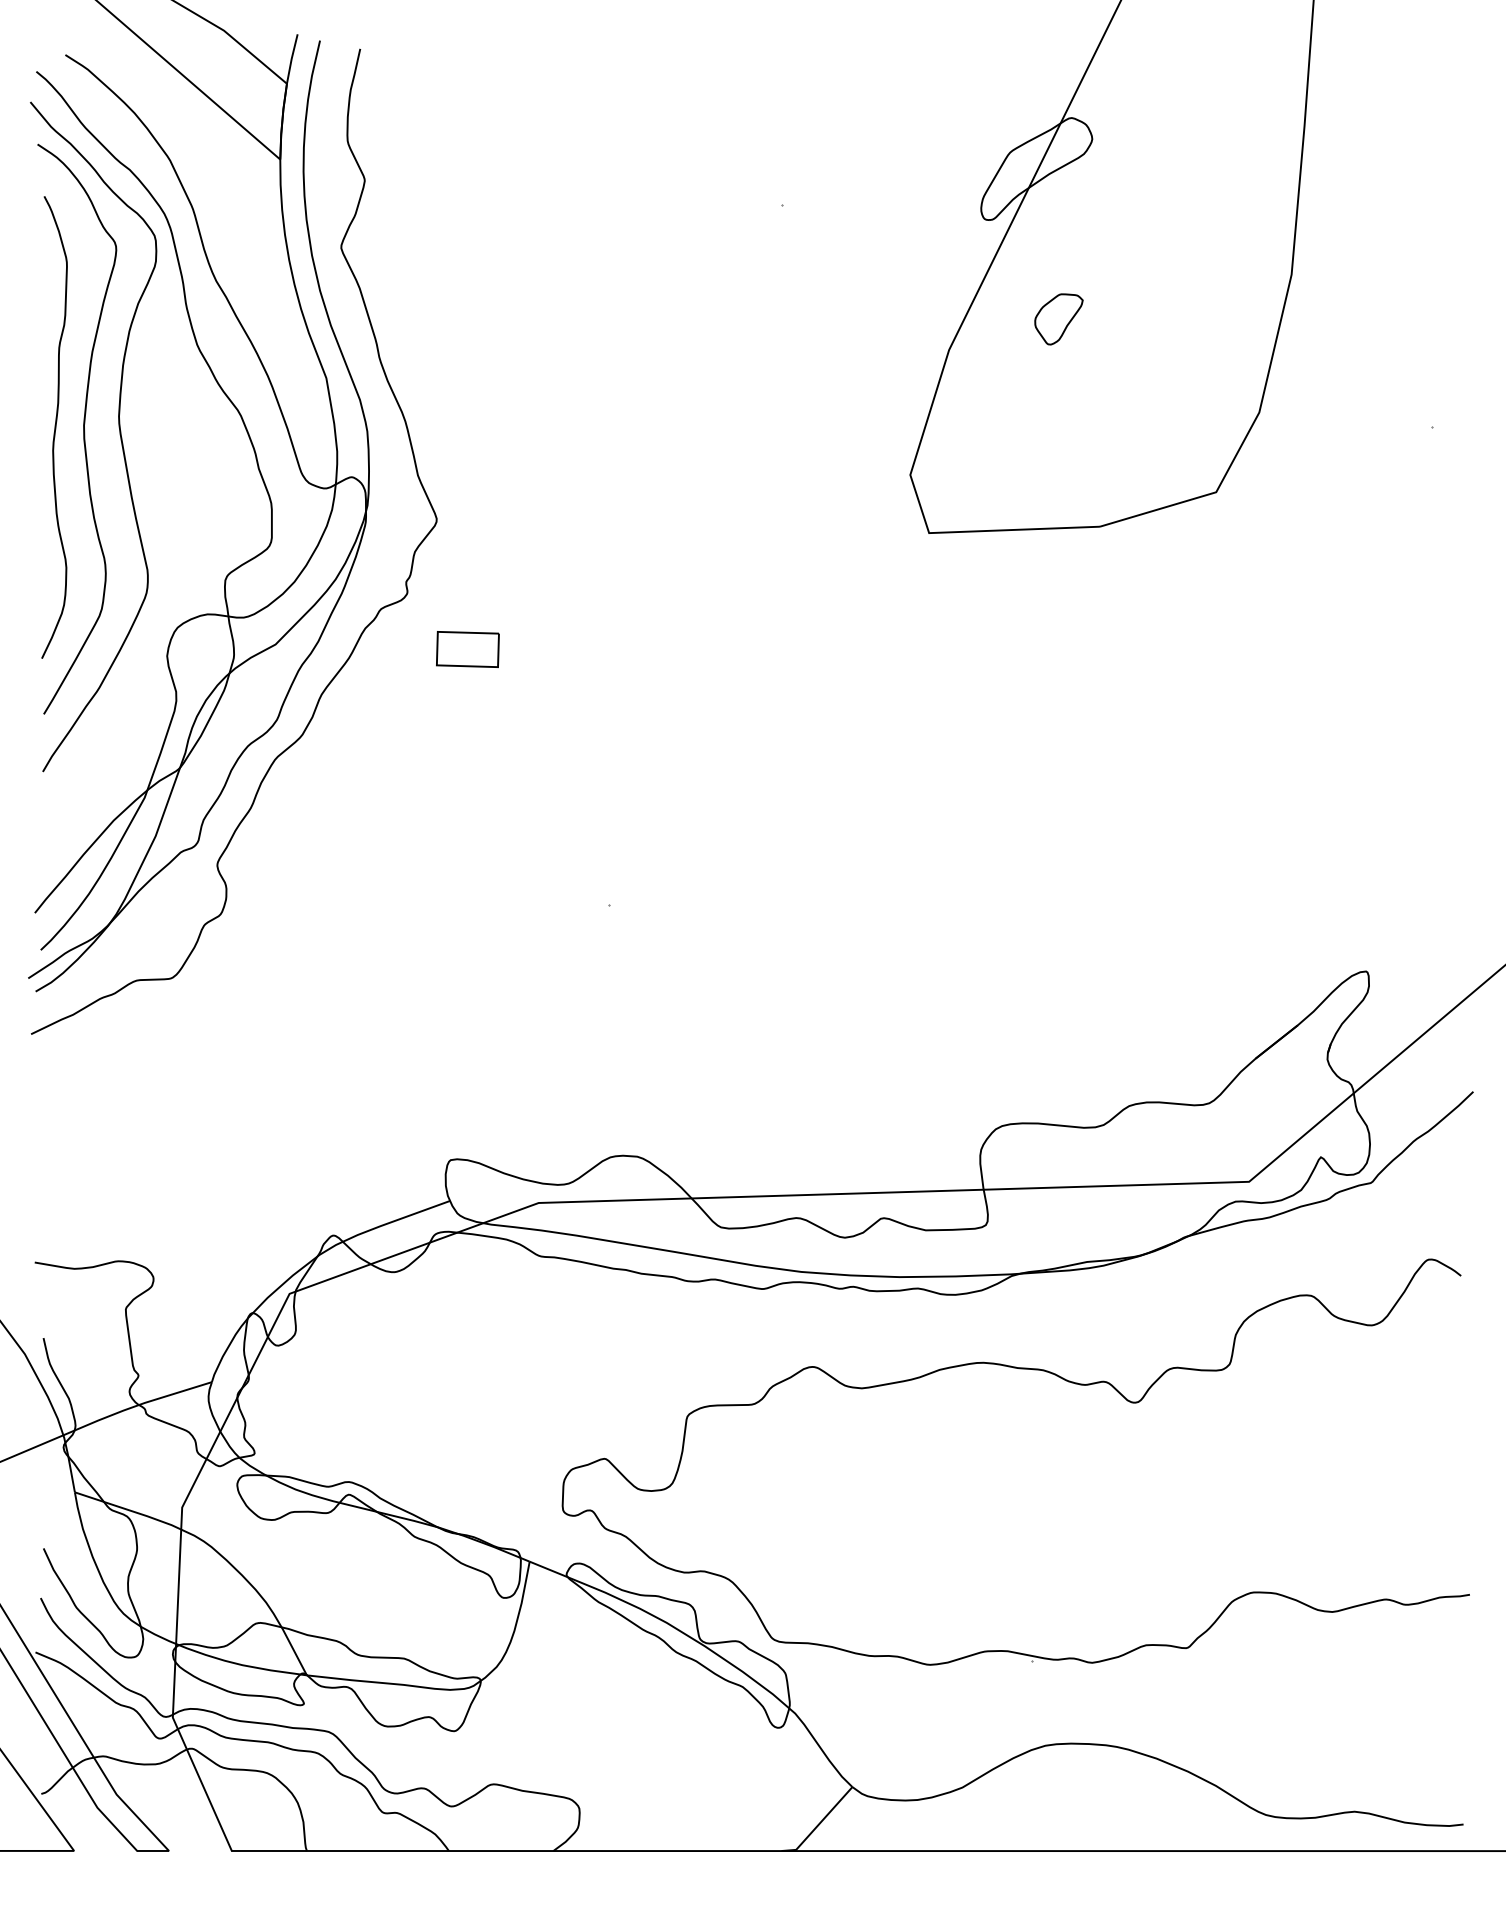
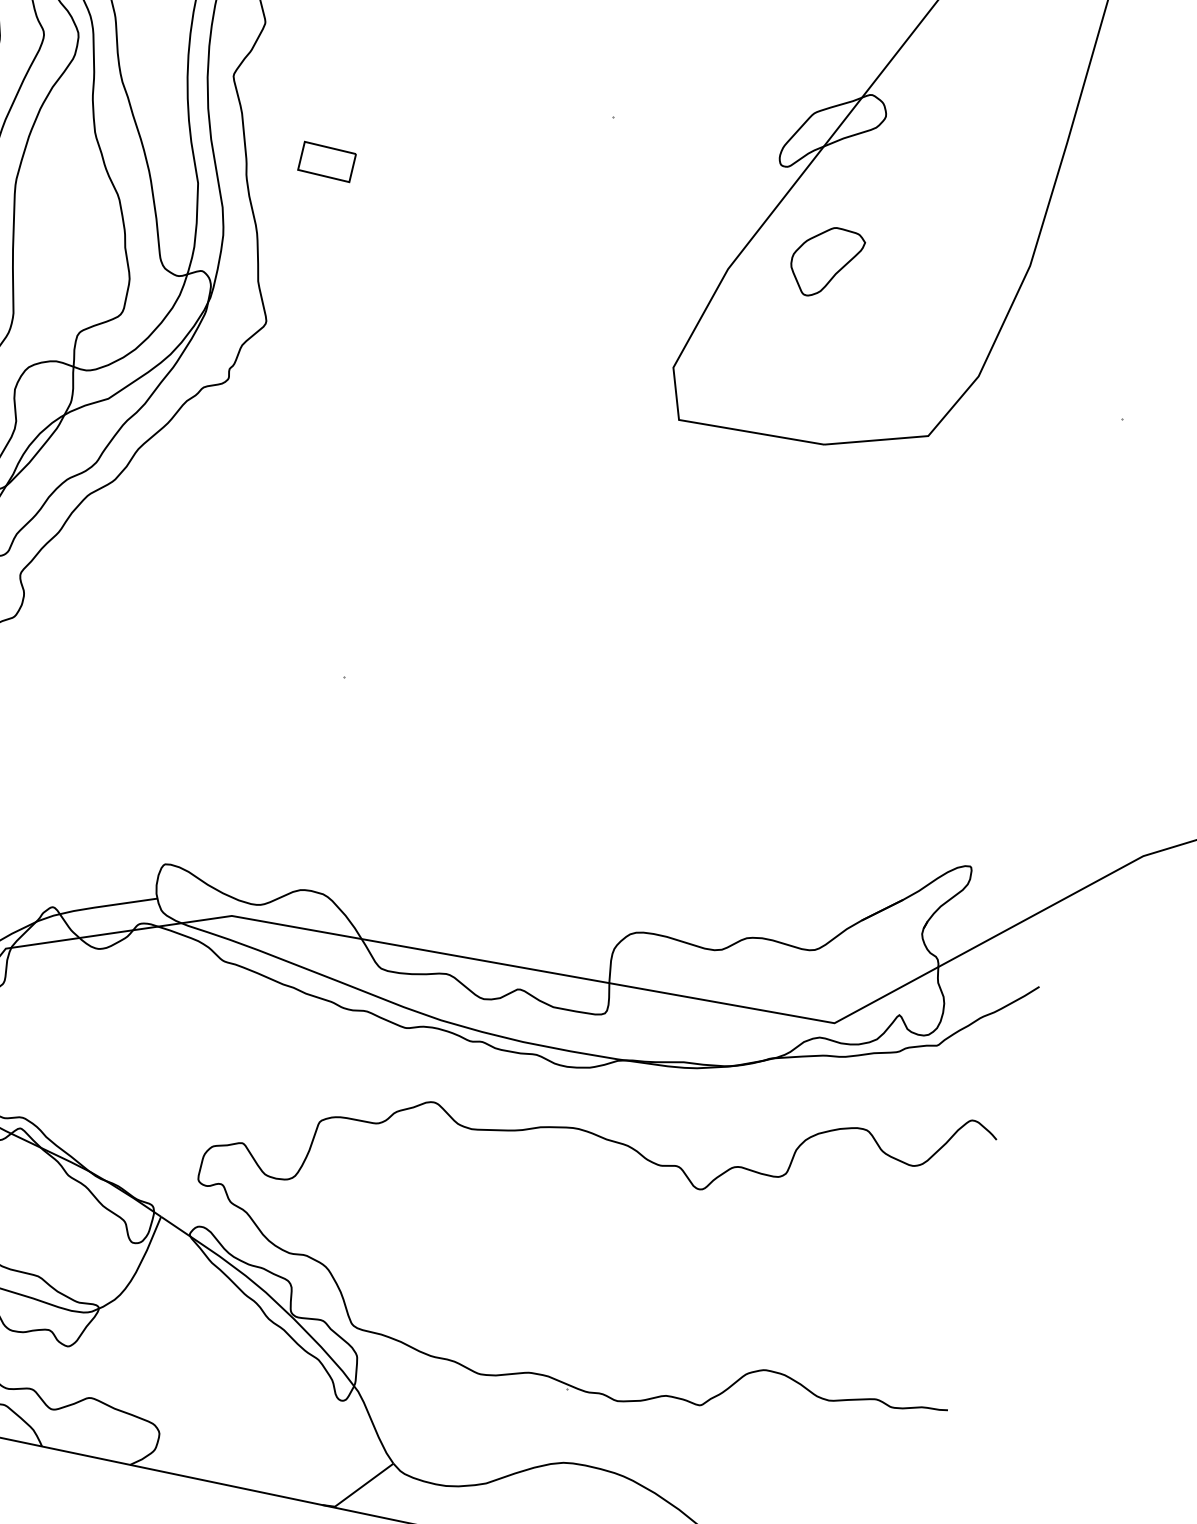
part: (1058, 319) -> (825, 262), size x1.67
part: (467, 649) -> (326, 161), moved

